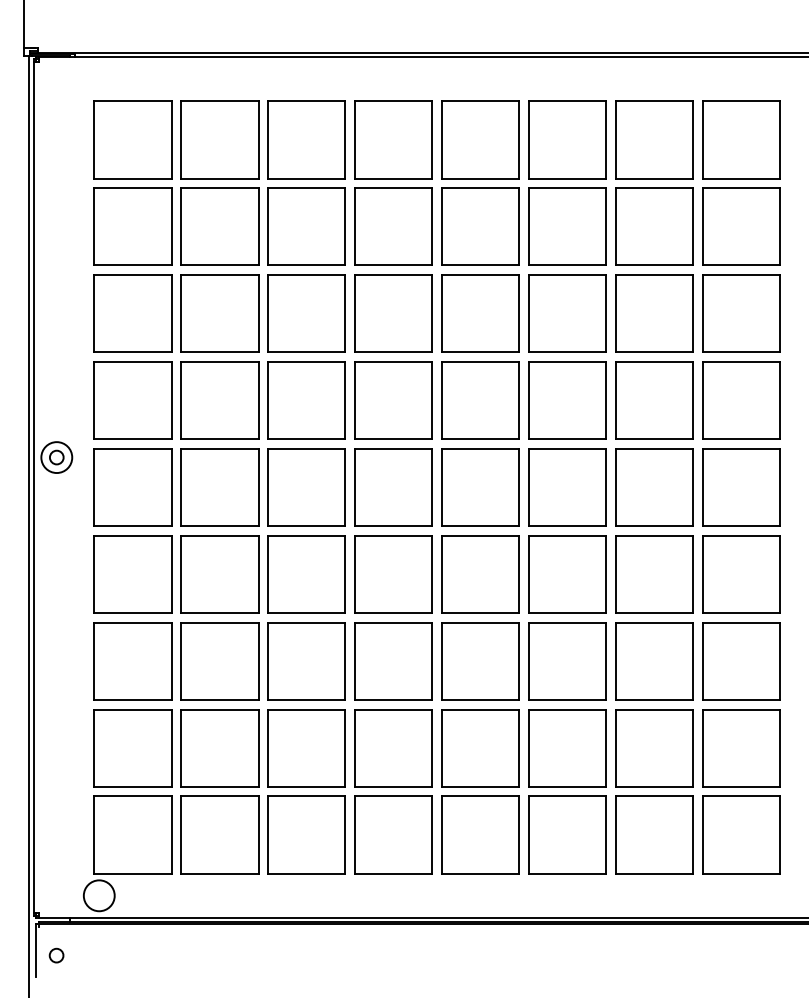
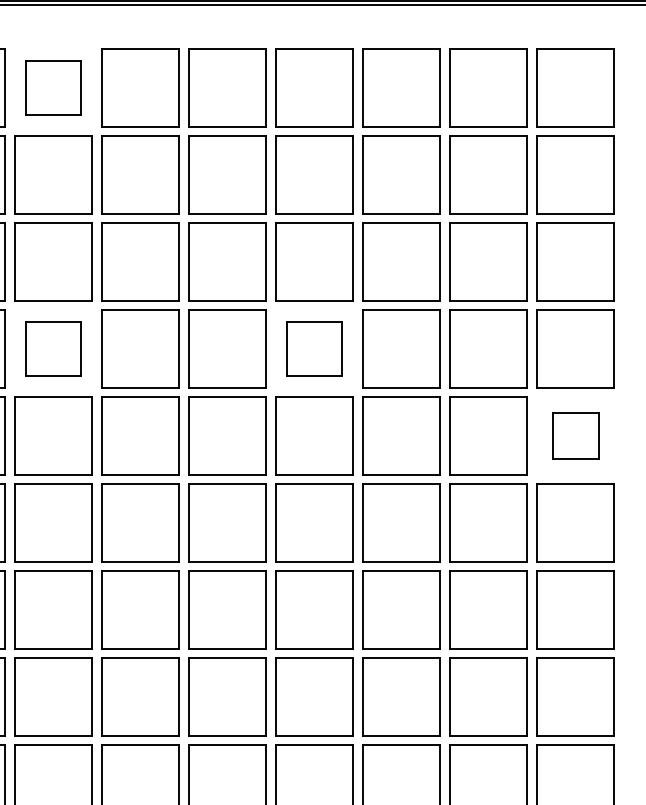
part: (219, 139) -> (53, 87), size x0.7
part: (219, 400) -> (53, 348), size x0.7
part: (480, 400) -> (314, 348), size x0.7
part: (741, 487) -> (575, 436), size x0.6

